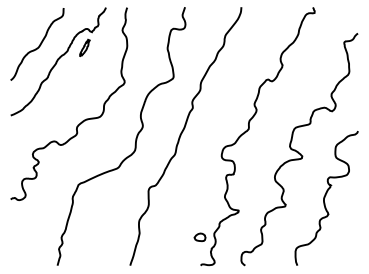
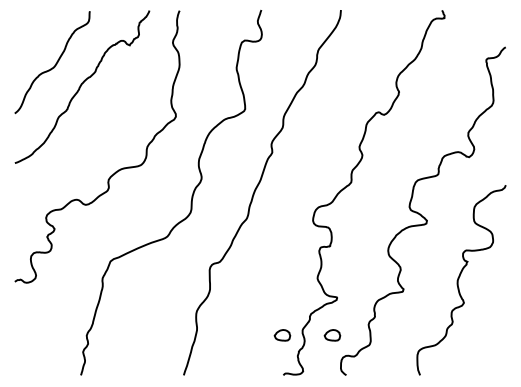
part: (84, 47) -> (119, 67), removed
part: (235, 237) -> (332, 335), added

